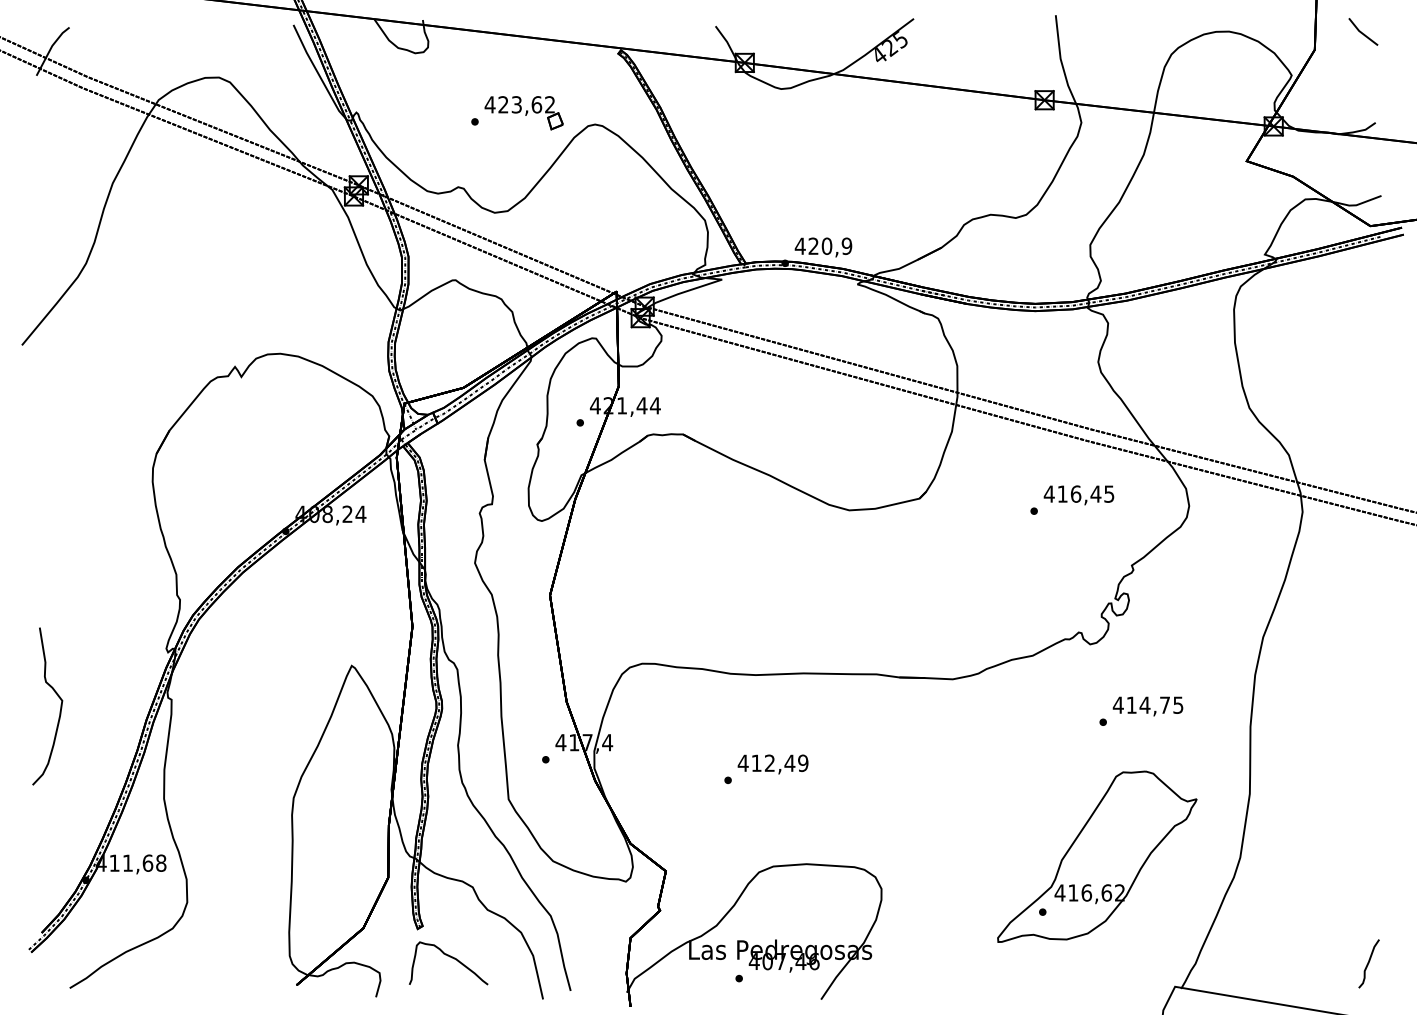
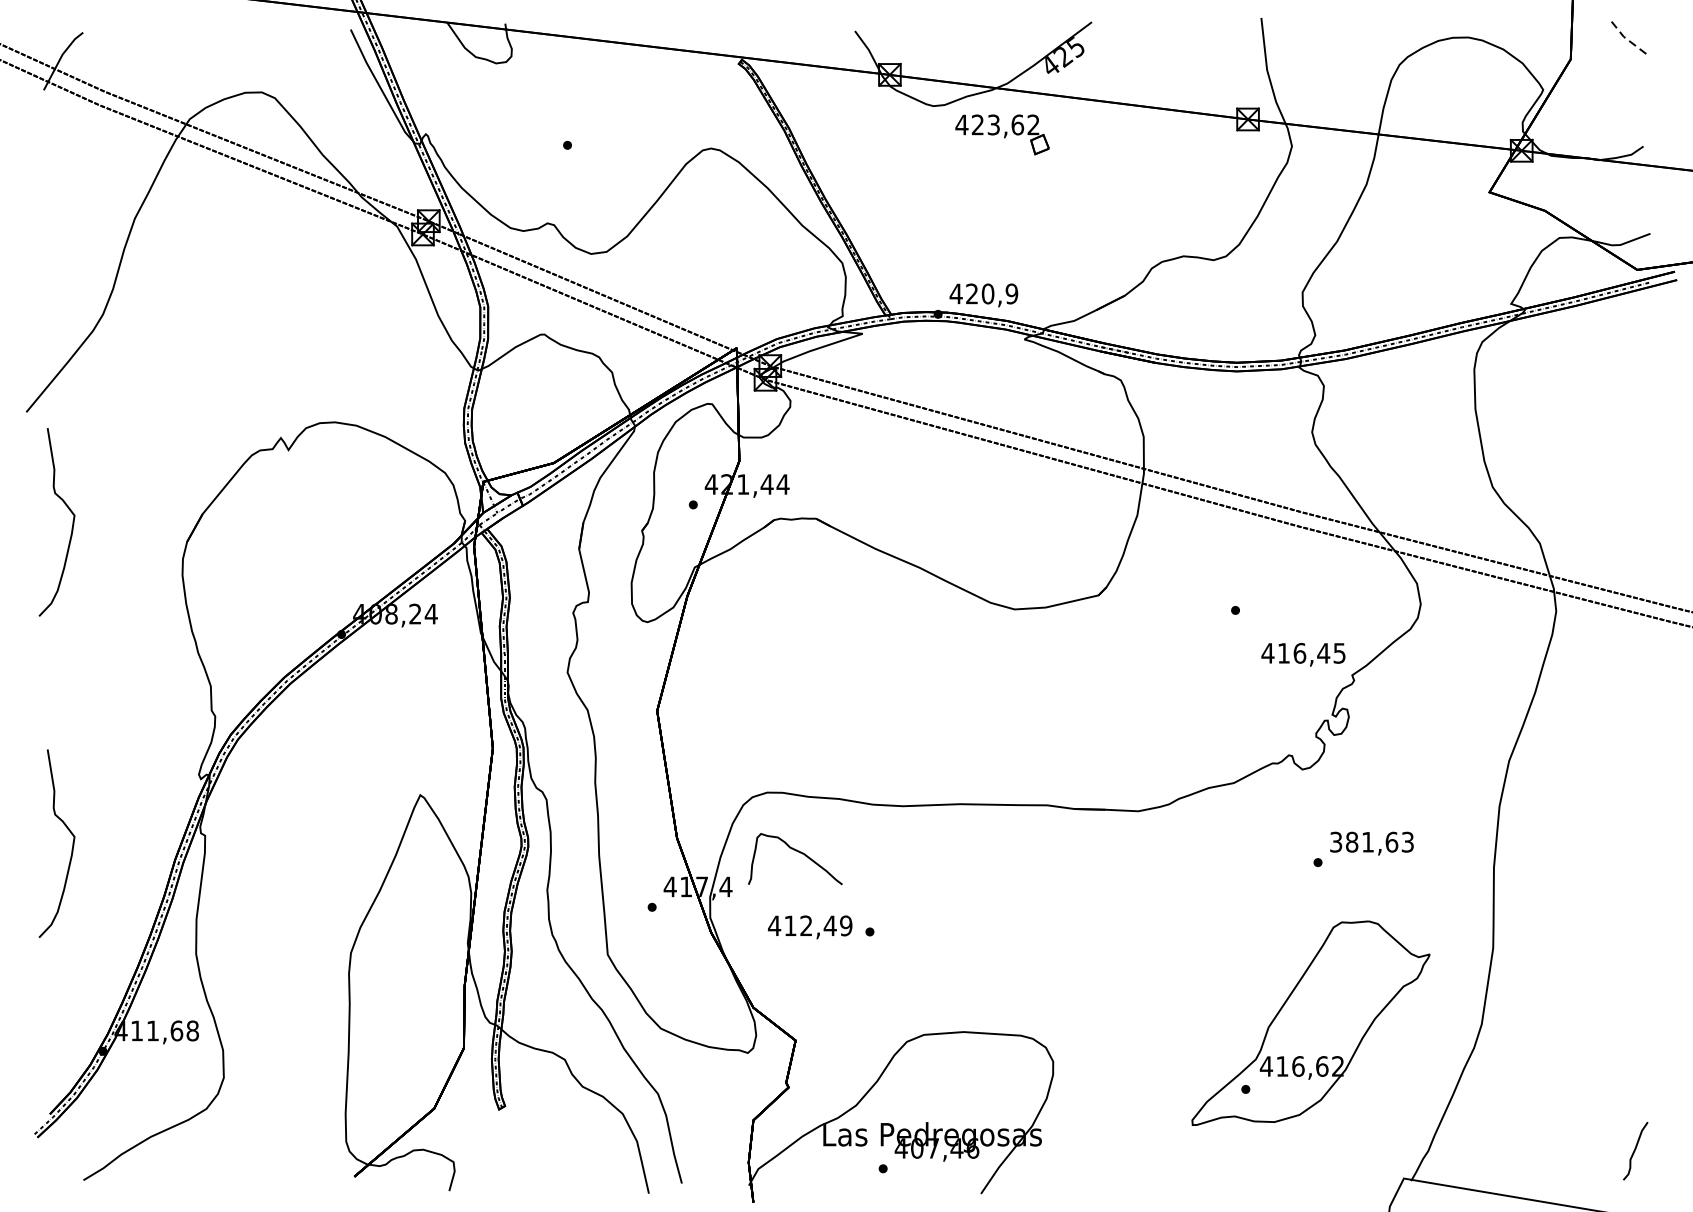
line: (1361, 32) -> (1626, 38), solid -> dashed
part: (523, 113) -> (1001, 135), moved
curve: (60, 437) -> (72, 522), added
text: (1078, 495) -> (1302, 654), moved
text: (1147, 704) -> (1370, 841), 414,75 -> 381,63
text: (772, 764) -> (809, 927), moved
curve: (451, 958) -> (798, 853), moved

